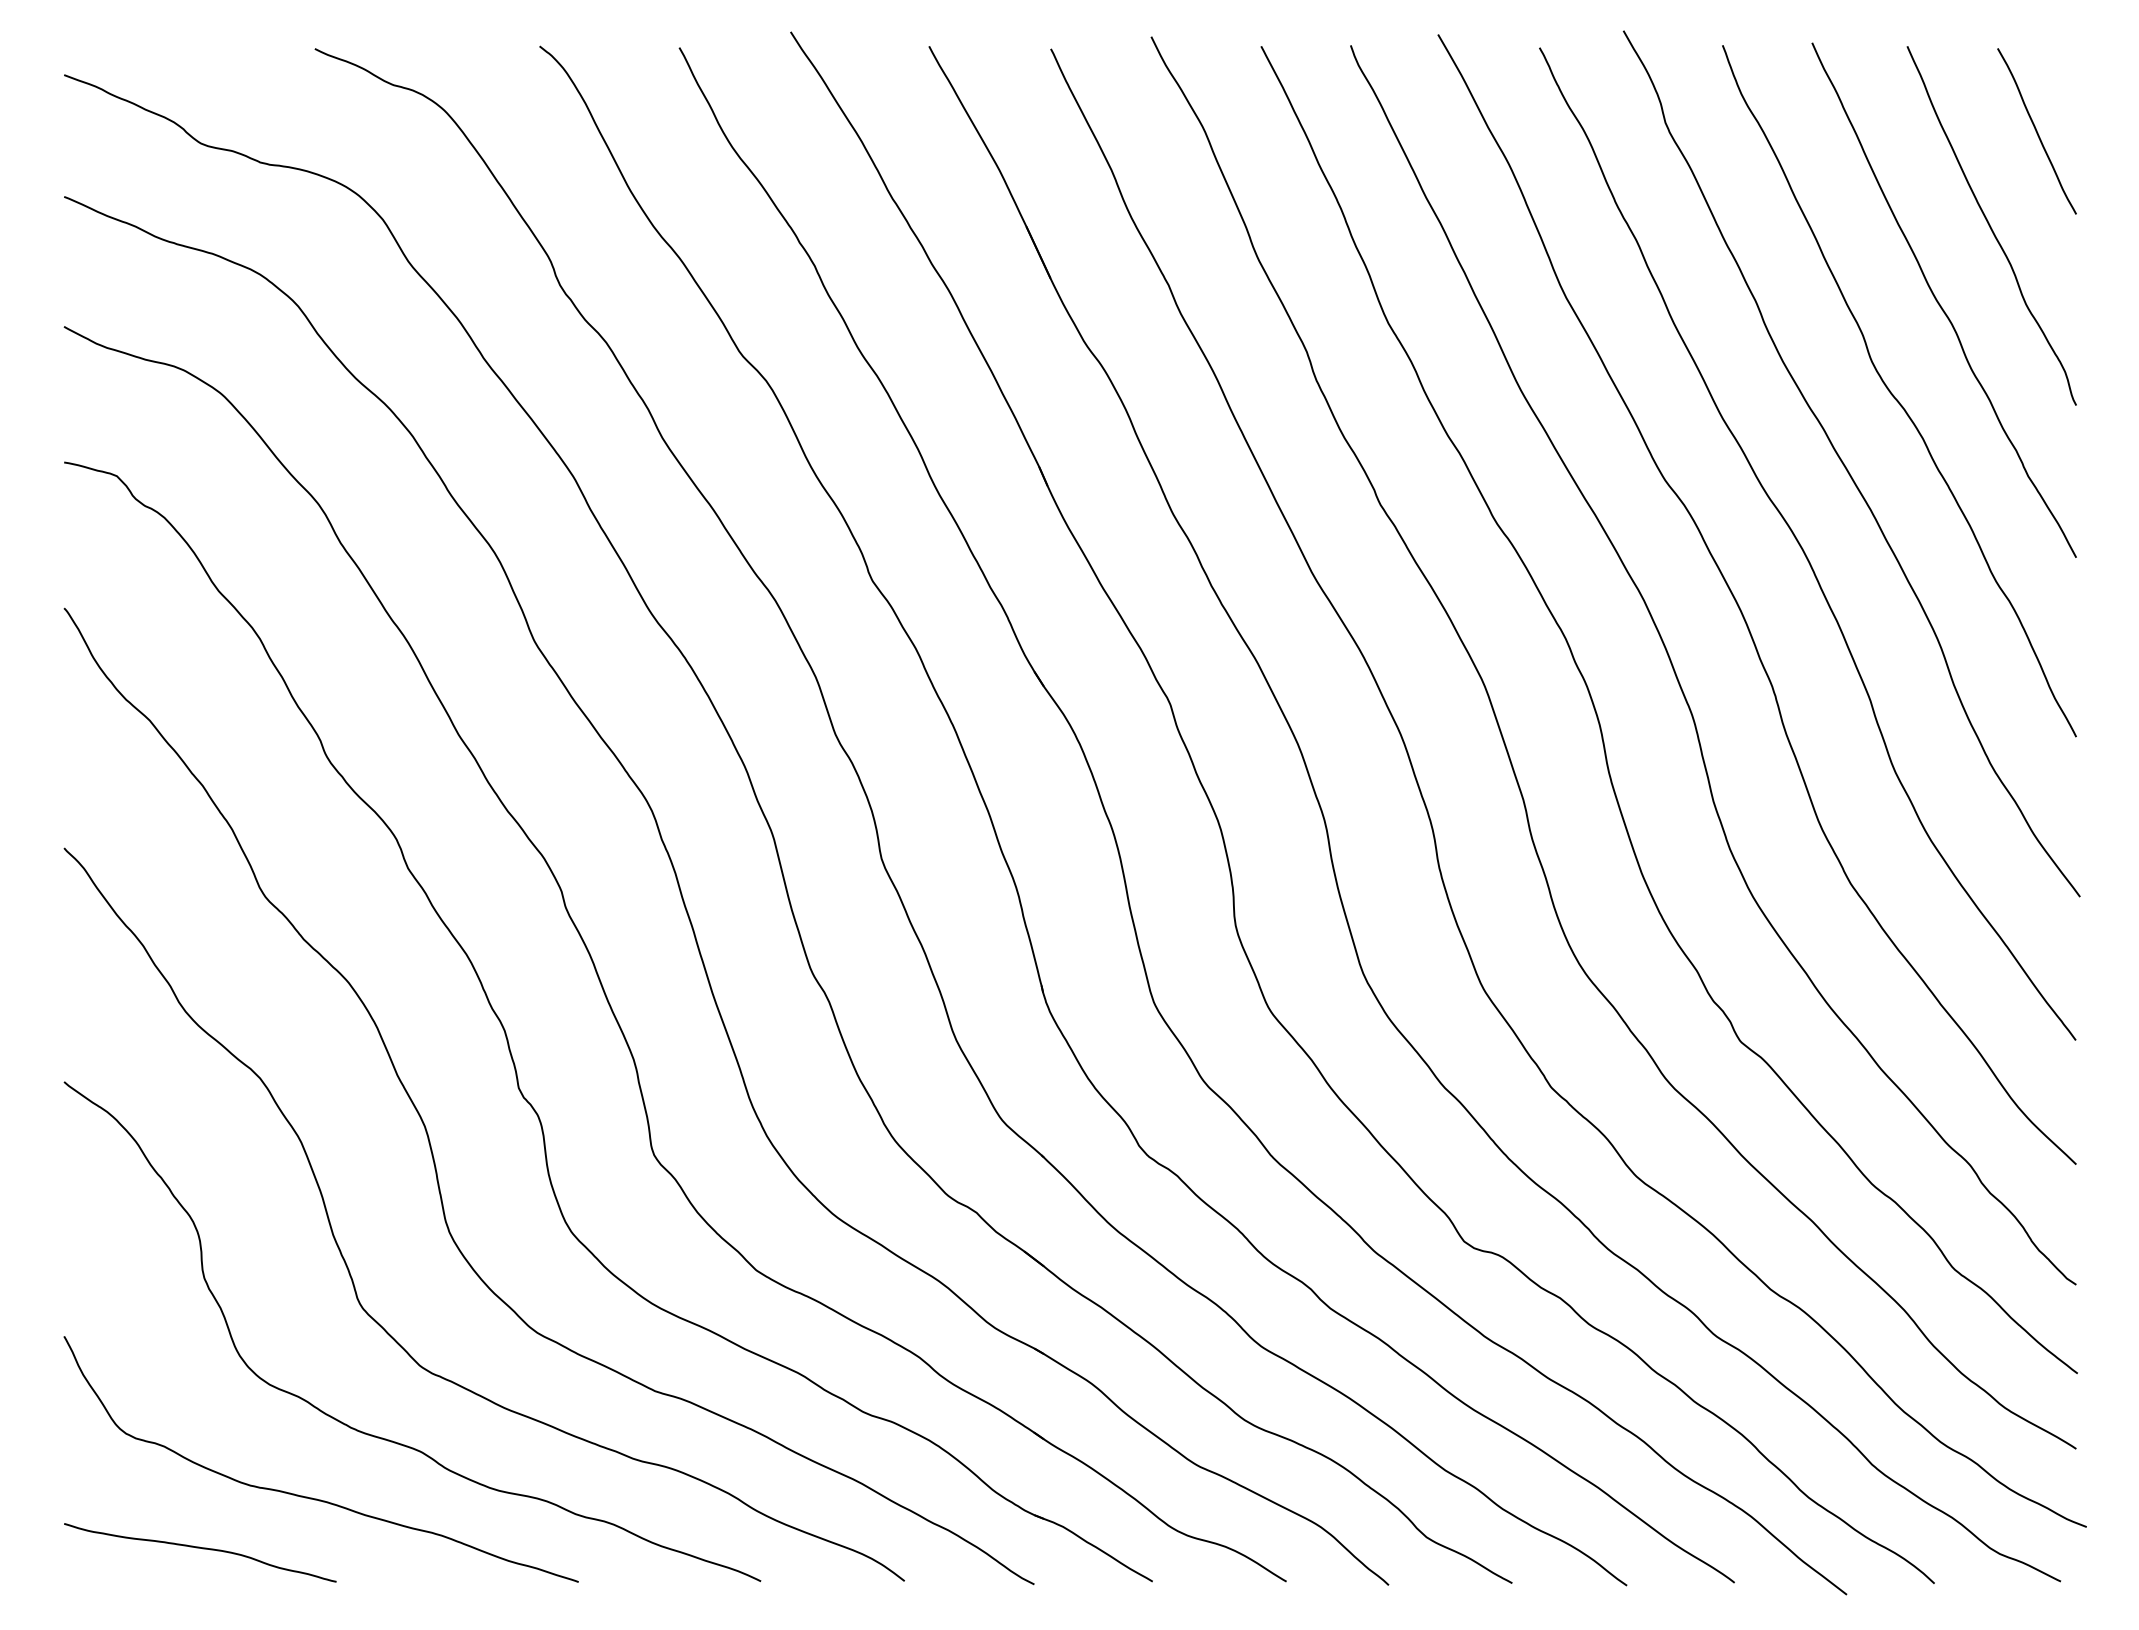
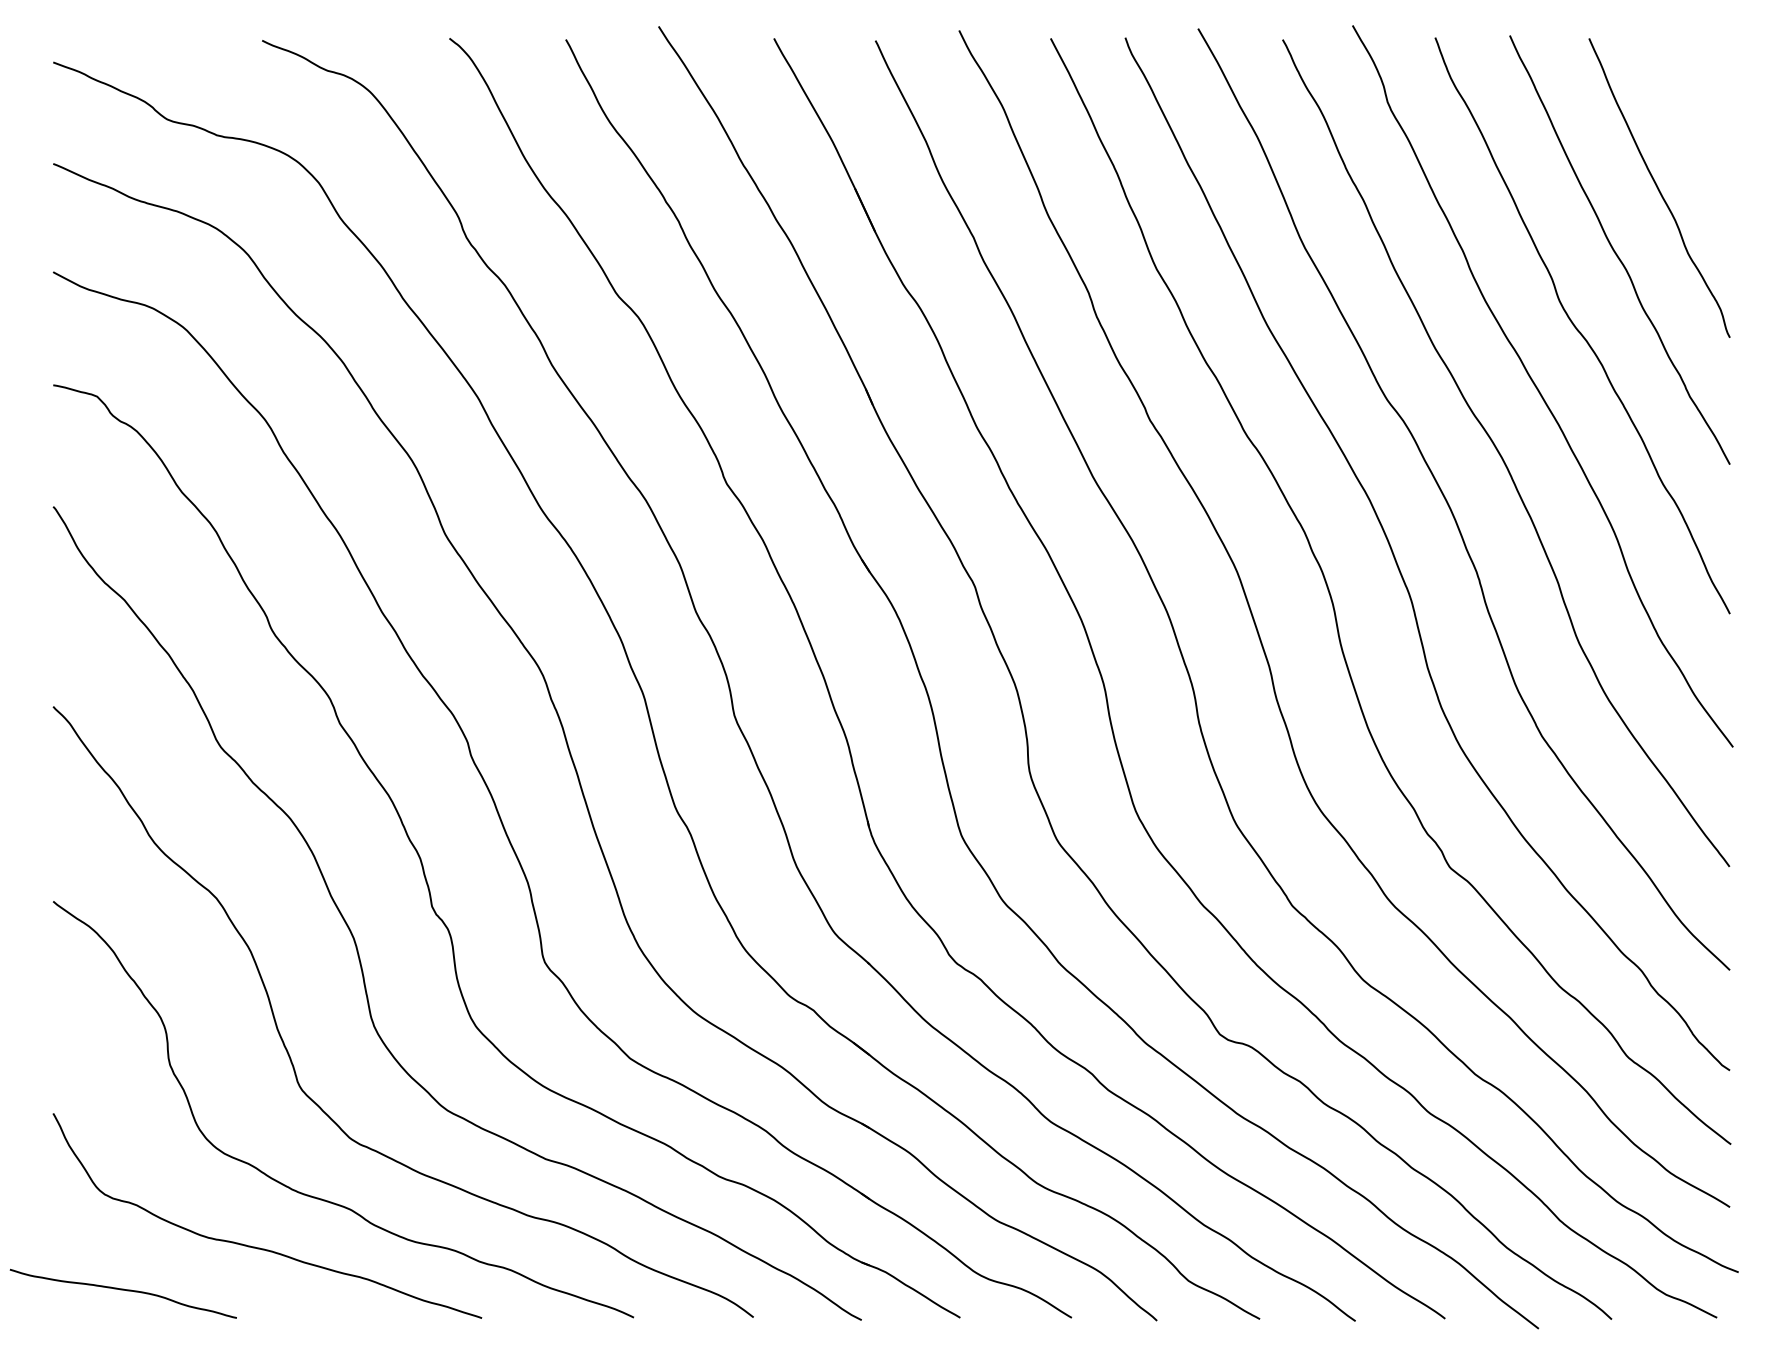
curve: (2036, 131) -> (1696, 109), removed
curve: (202, 1549) -> (125, 1291), moved

